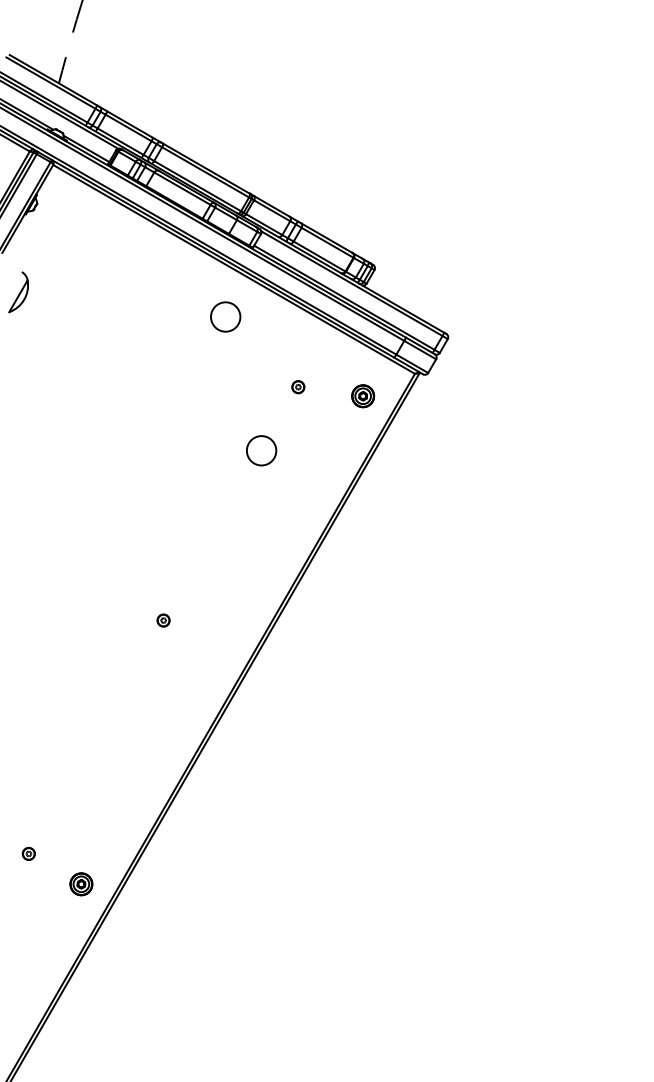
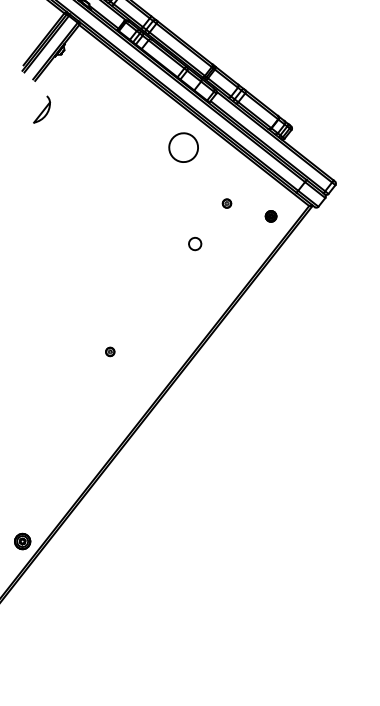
circle: (225, 316) -> (183, 147), size x1.4
part: (363, 396) -> (271, 216), size x0.7
circle: (261, 450) -> (195, 243), size x0.6
part: (81, 884) -> (22, 541), moved

